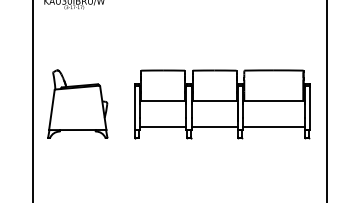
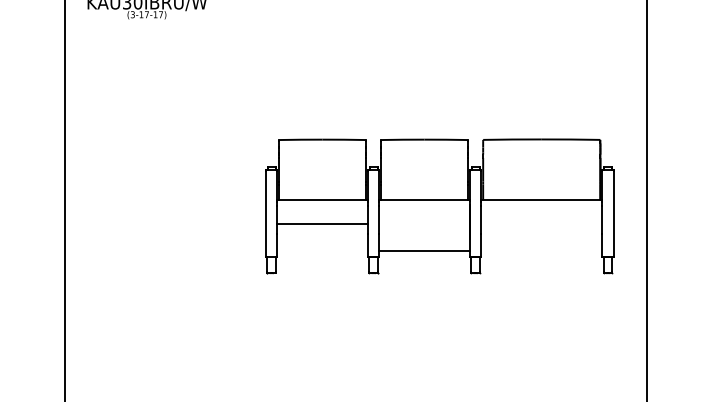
part: (77, 103) -> (153, 204), removed
line: (163, 126) -> (323, 222), moved
line: (273, 126) -> (540, 250), removed

